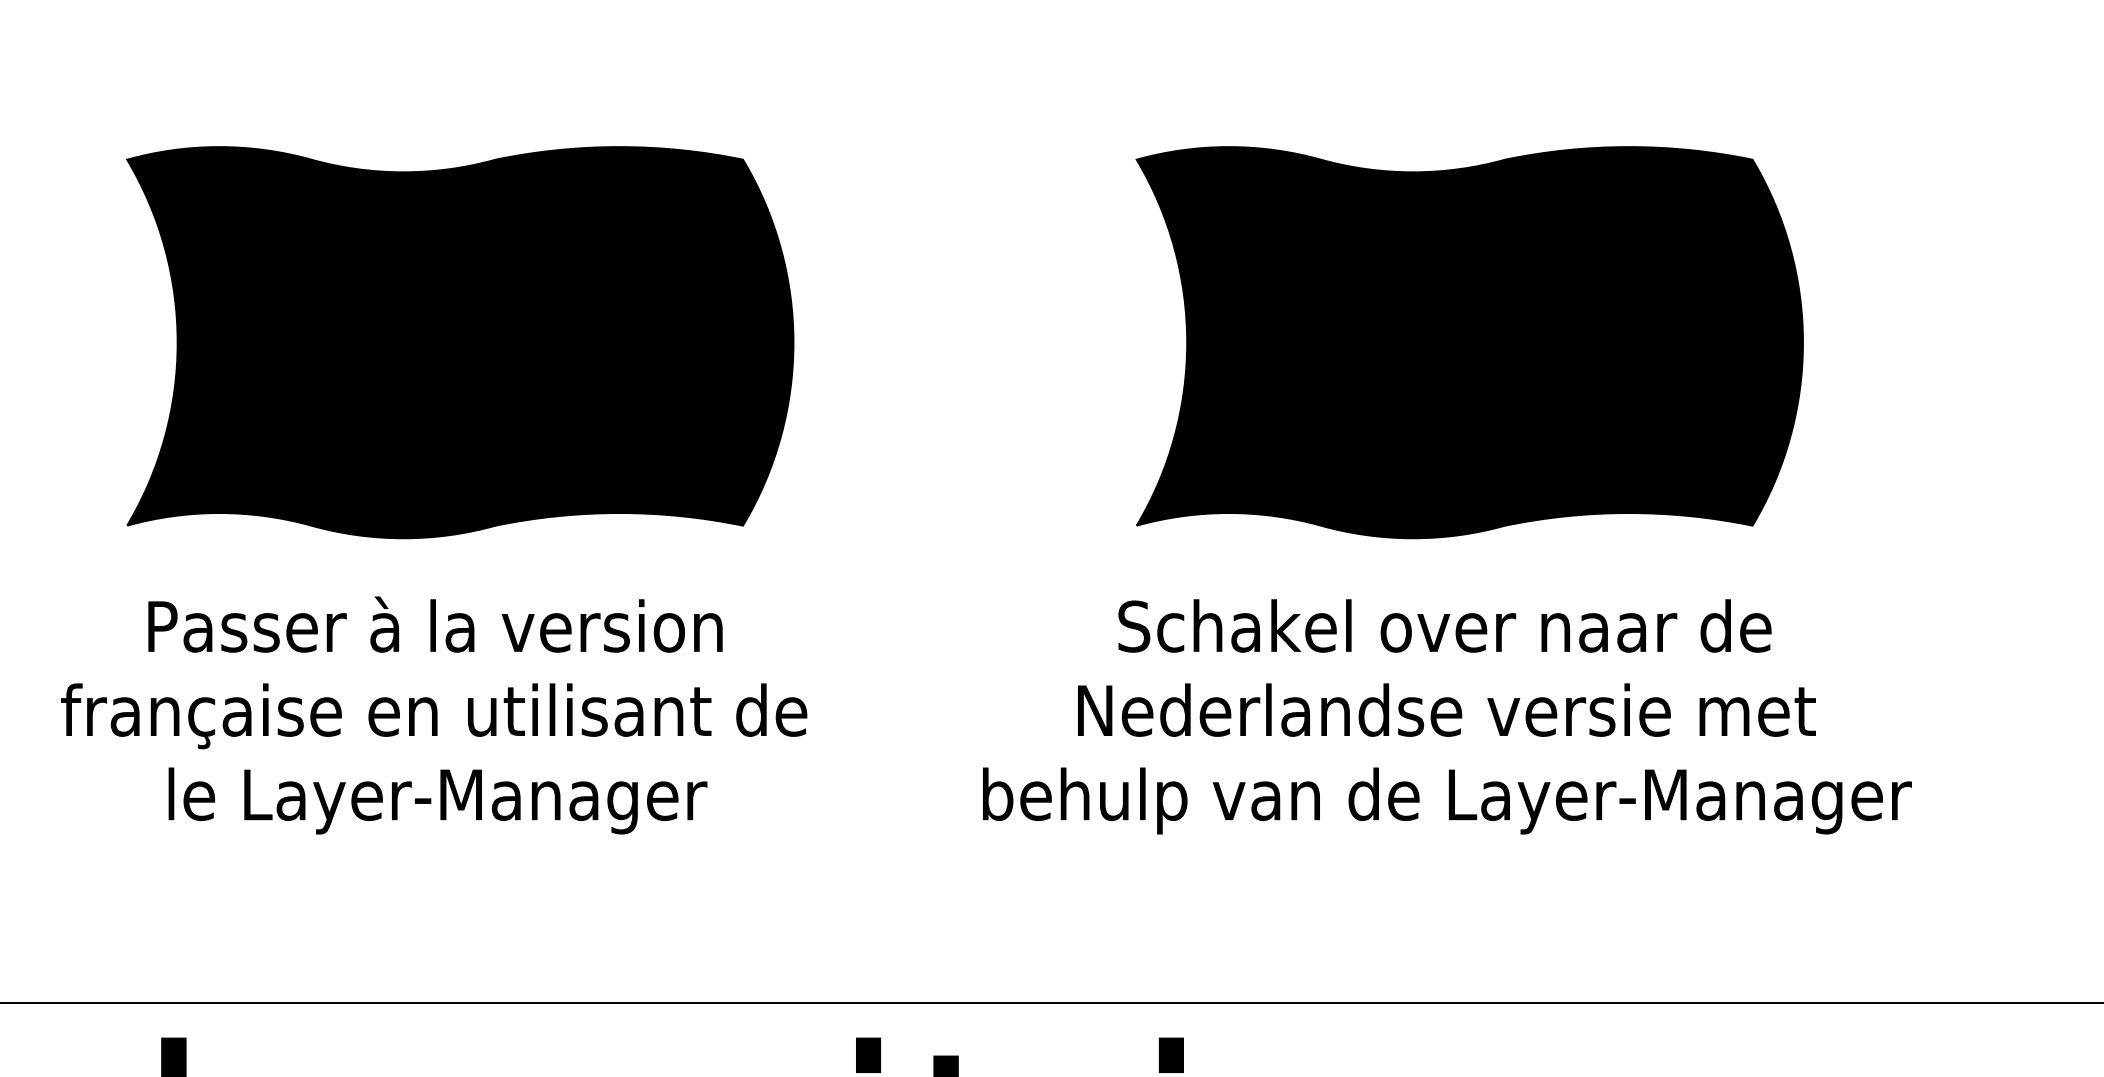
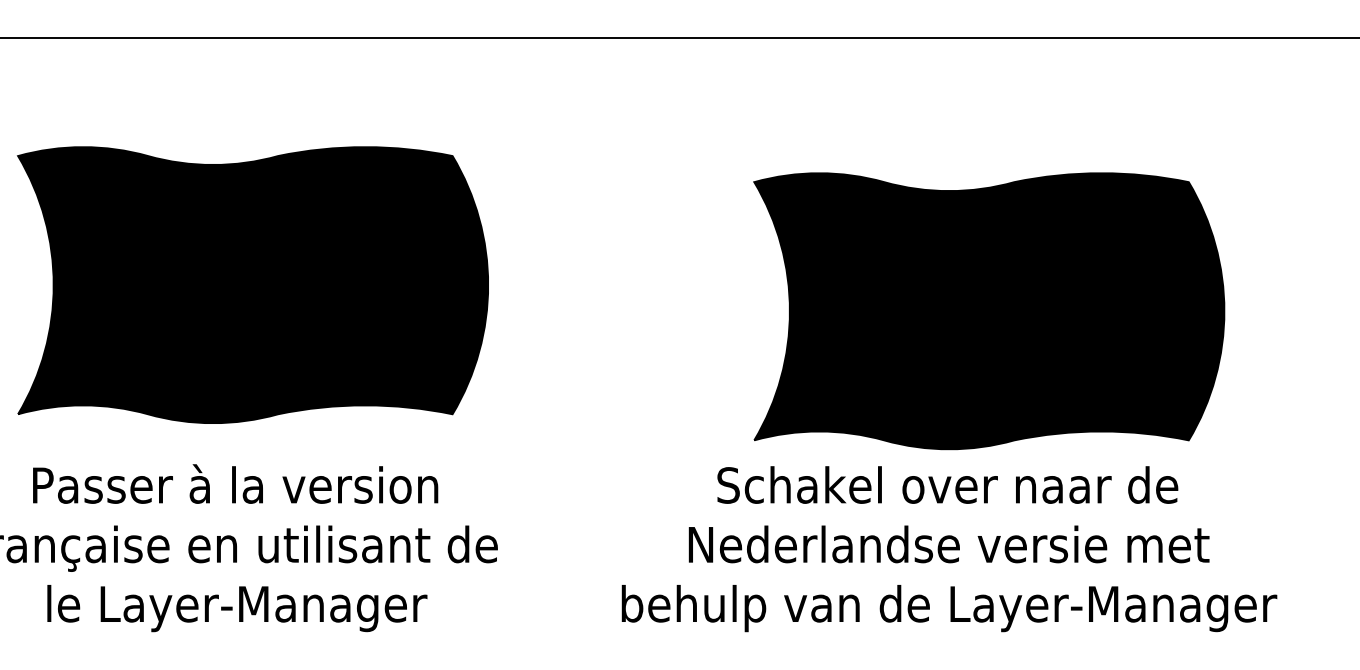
part: (1469, 342) -> (989, 311), moved

